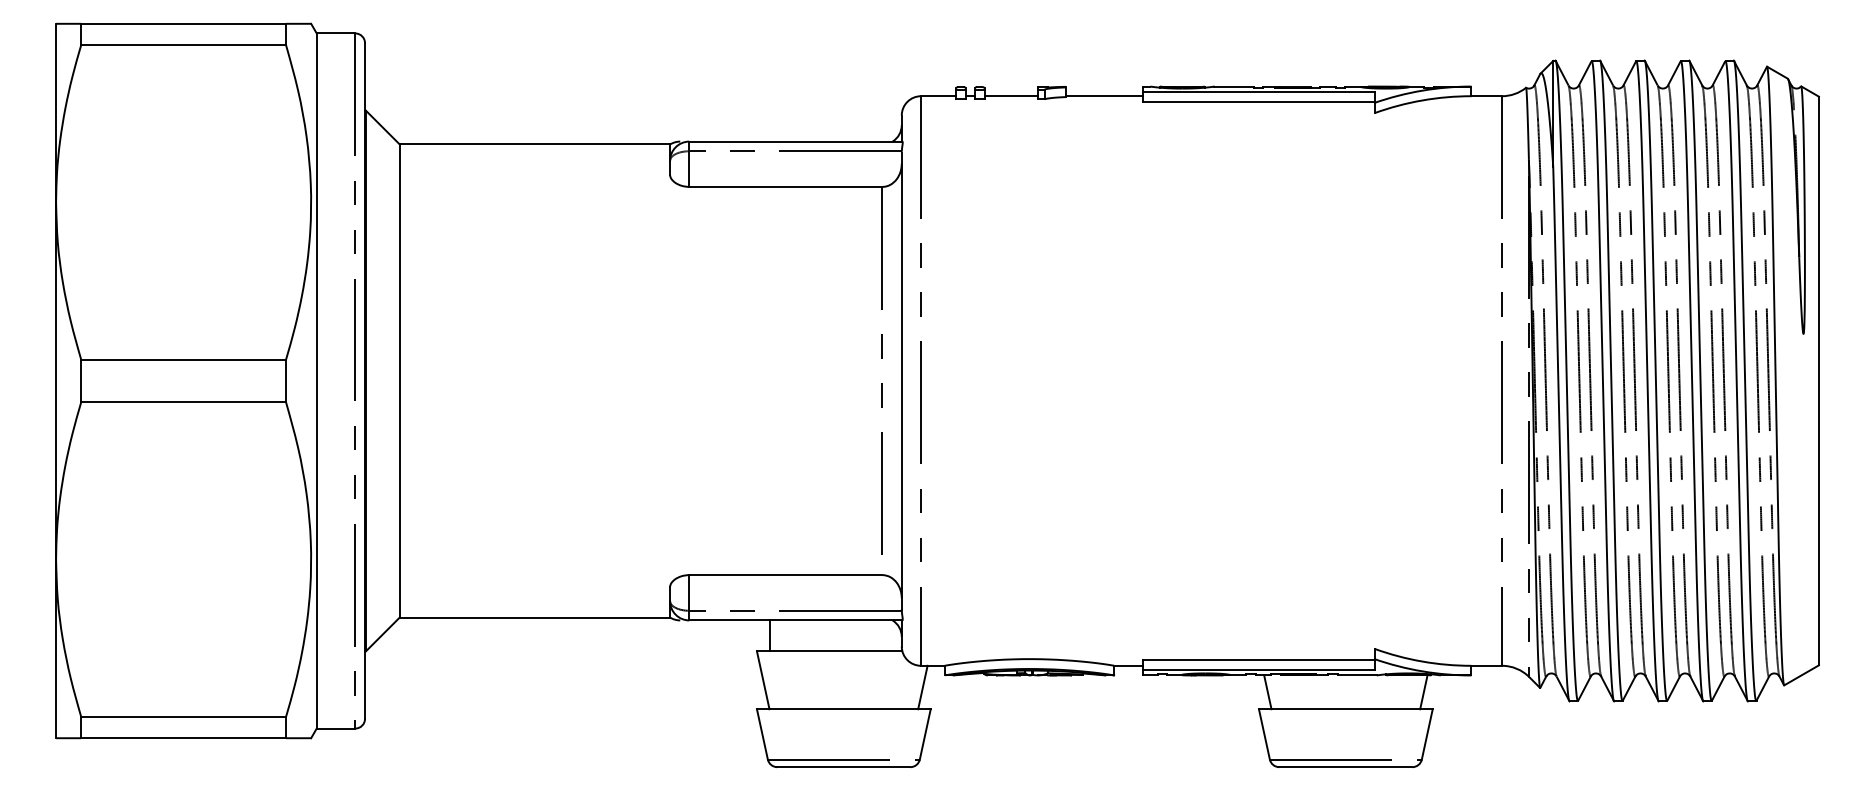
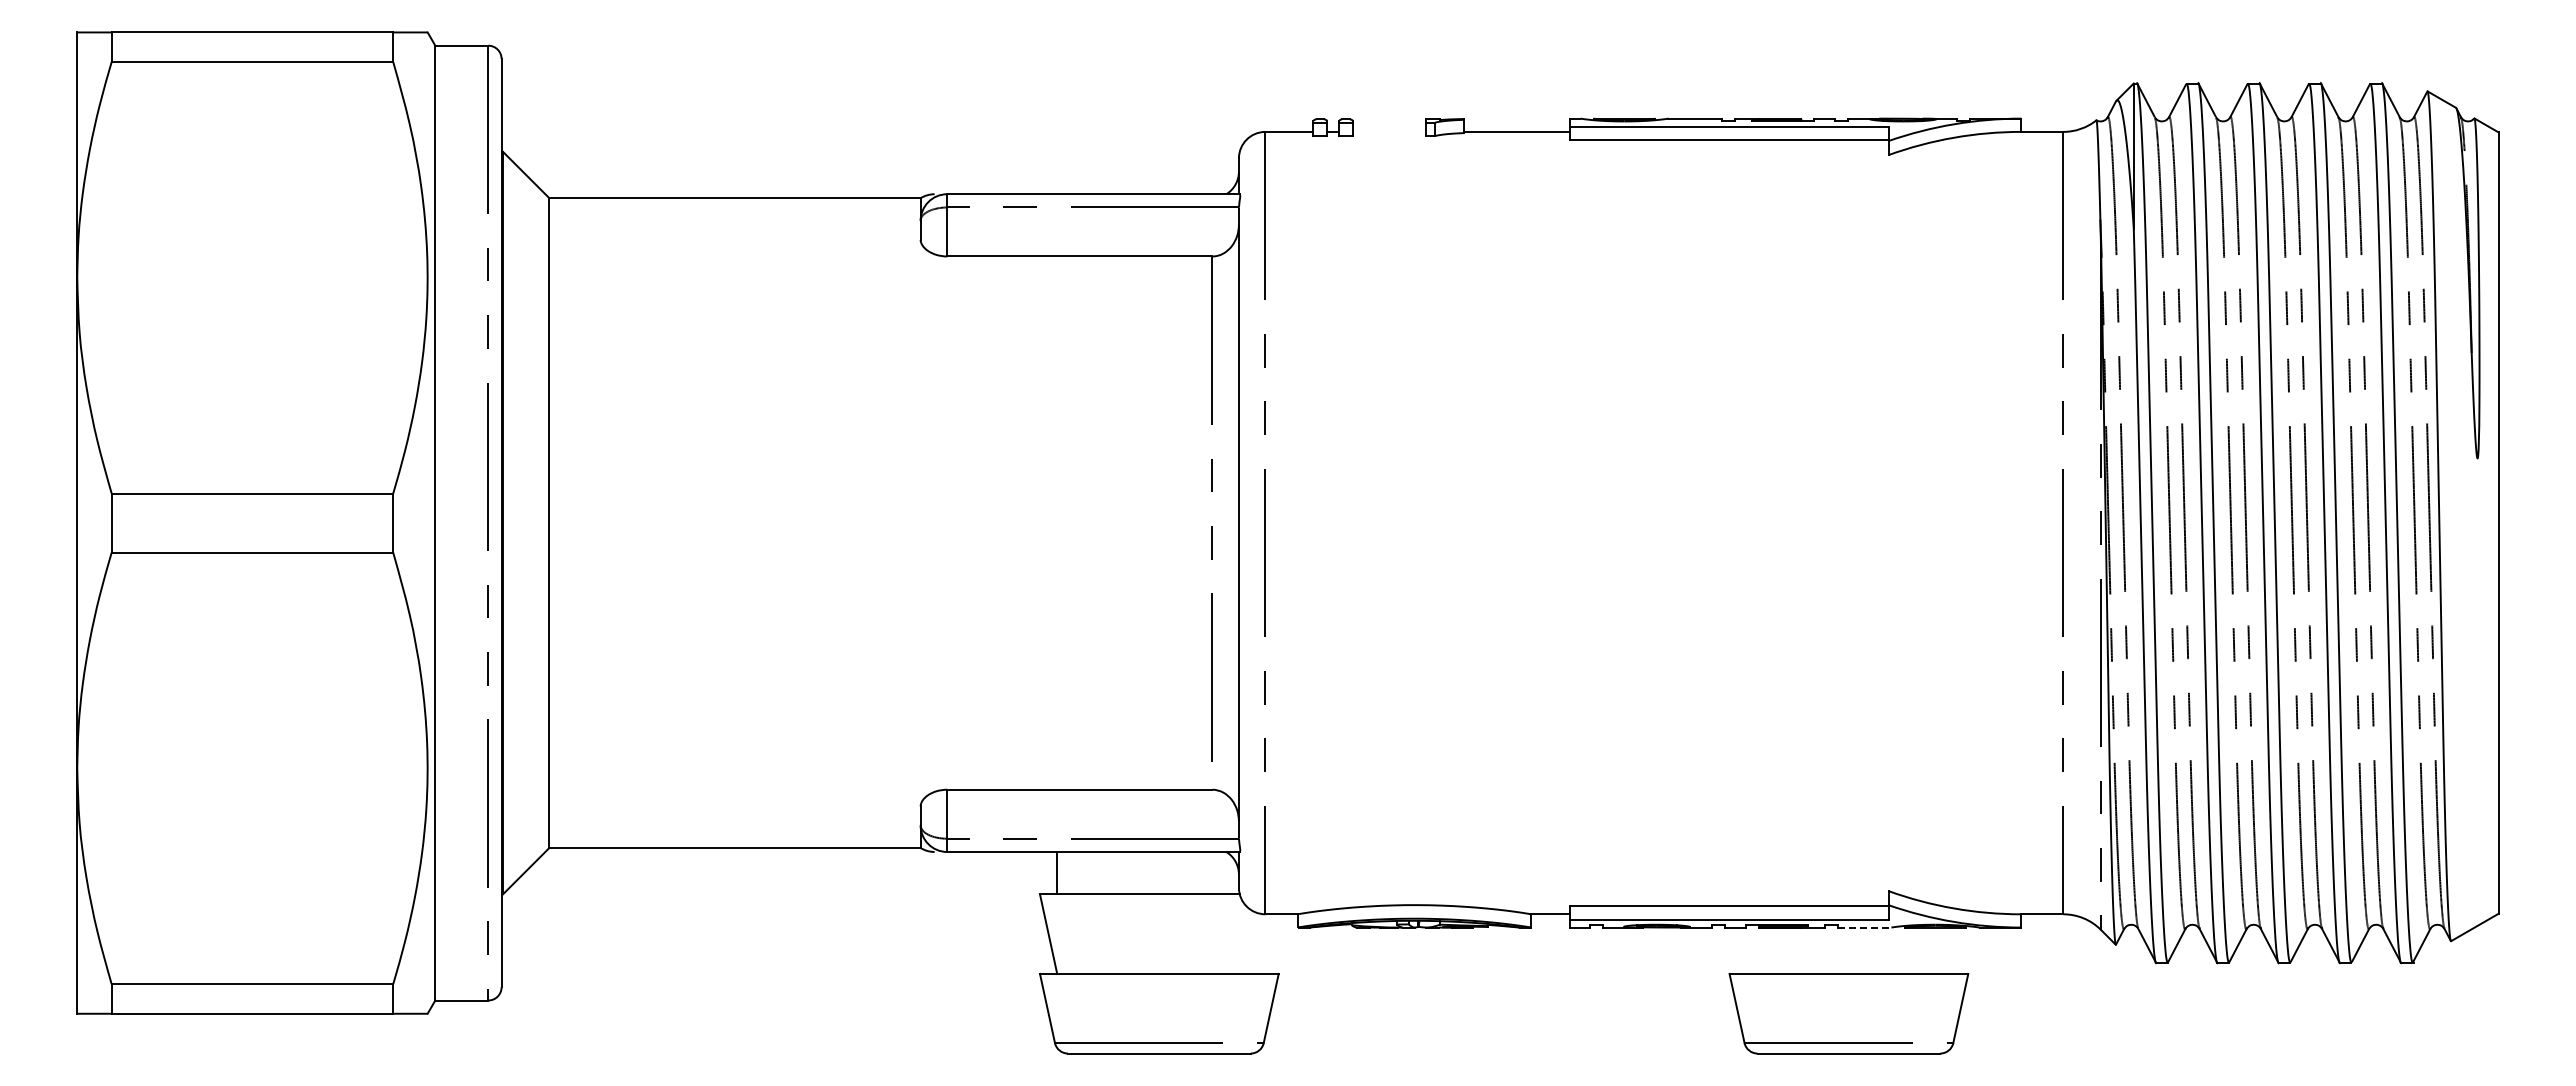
line: (1011, 95) -> (1389, 131), removed
line: (1357, 675) -> (1864, 927), solid -> dashed
line: (922, 687) -> (1267, 943), removed
line: (1267, 692) -> (1741, 950), removed
line: (1424, 692) -> (1956, 950), removed

